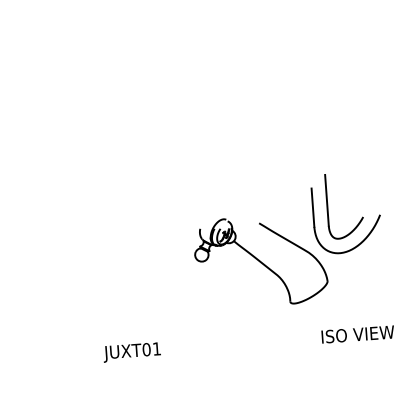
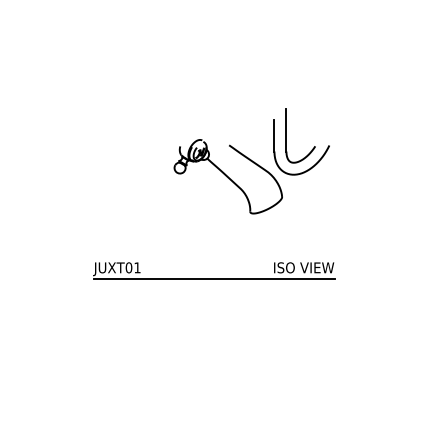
part: (287, 240) -> (251, 161), moved
line: (249, 355) -> (213, 278), added

